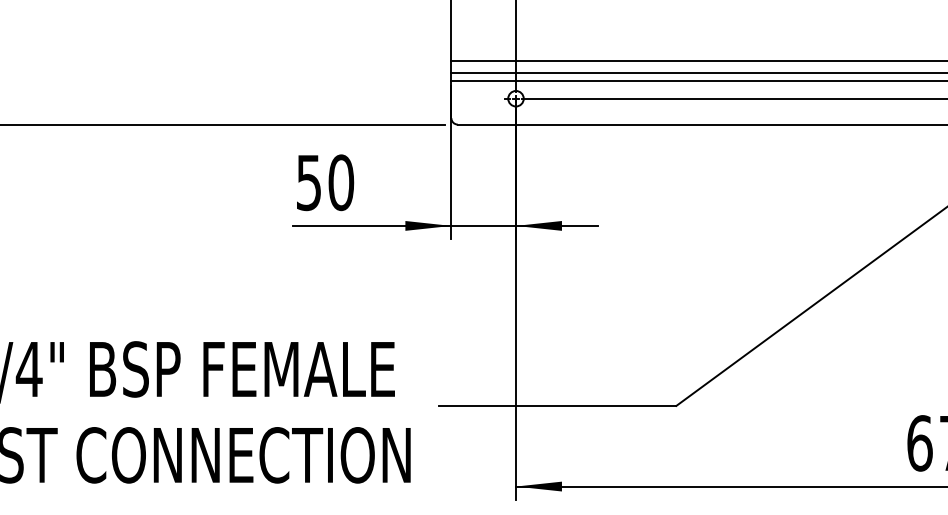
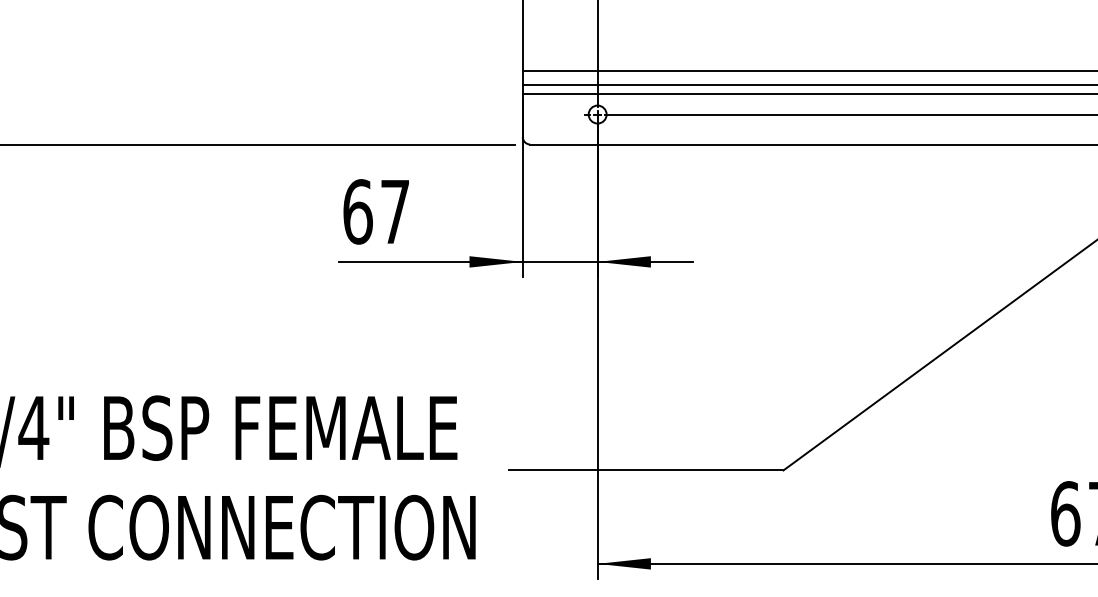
text: (325, 182) -> (376, 211), 50 -> 67

